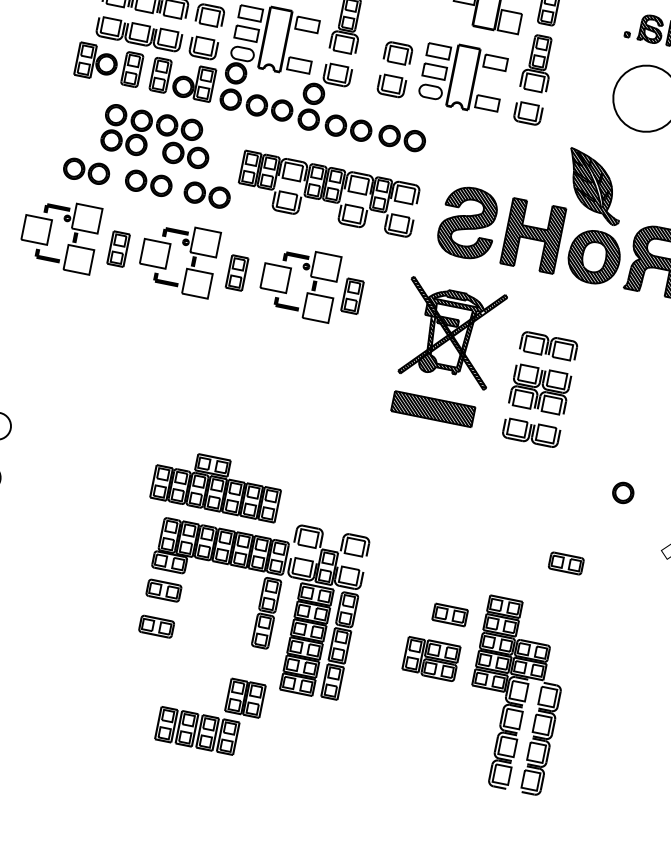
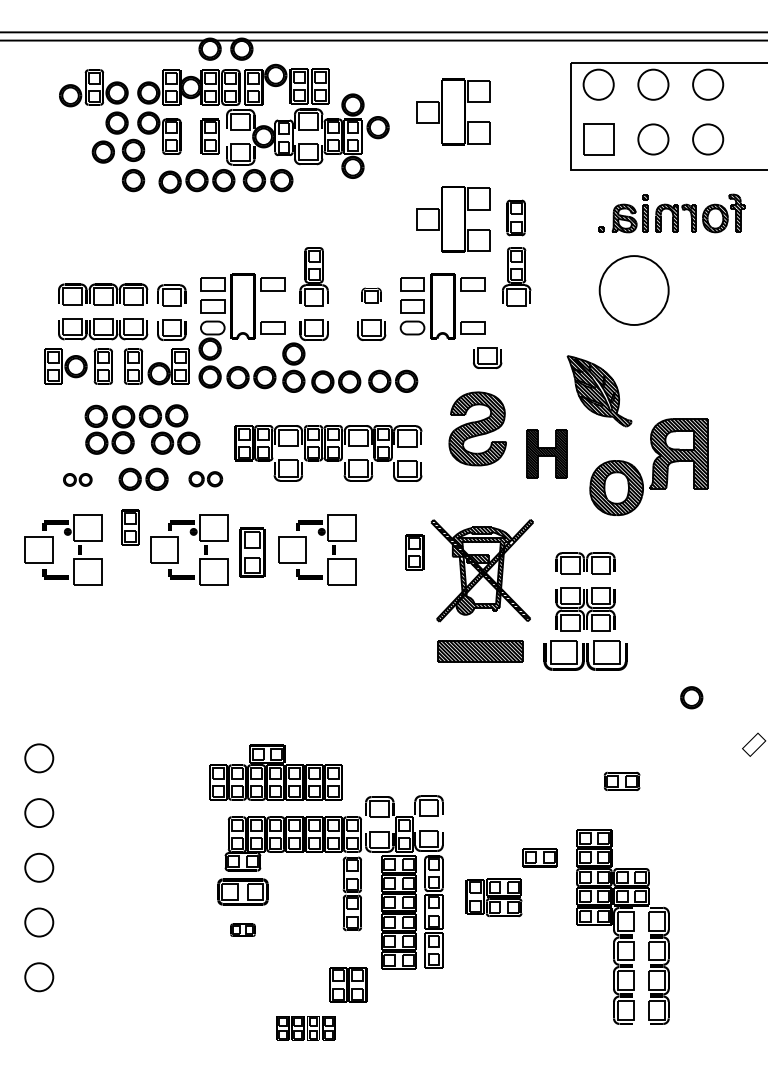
part: (398, 53) -> (371, 295), size x0.7
part: (528, 113) -> (487, 357), moved
part: (86, 170) -> (77, 479), size x0.6
part: (207, 194) -> (205, 478), size x0.7
part: (467, 222) -> (477, 428), moved
part: (532, 235) -> (546, 453), size x0.7
part: (118, 248) -> (130, 527), moved
part: (594, 257) -> (616, 488), moved
part: (237, 272) -> (252, 552), size x1.4
part: (352, 296) -> (414, 552), moved
part: (531, 433) -> (585, 655), size x1.4
part: (565, 562) -> (621, 780), moved
part: (163, 590) -> (242, 891), size x1.4
part: (156, 625) -> (242, 929), size x0.7
part: (430, 658) -> (493, 897), moved
part: (196, 731) -> (305, 1028), size x0.7

